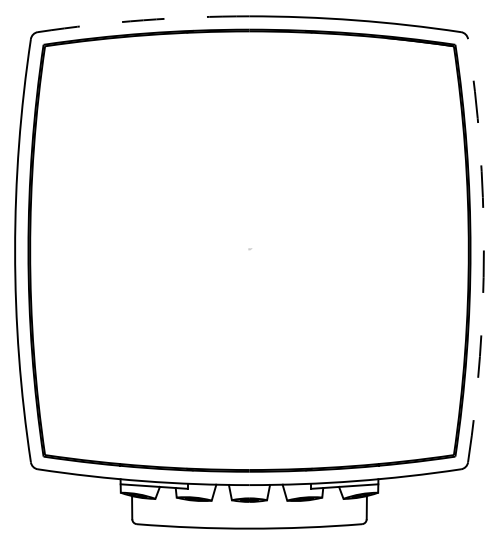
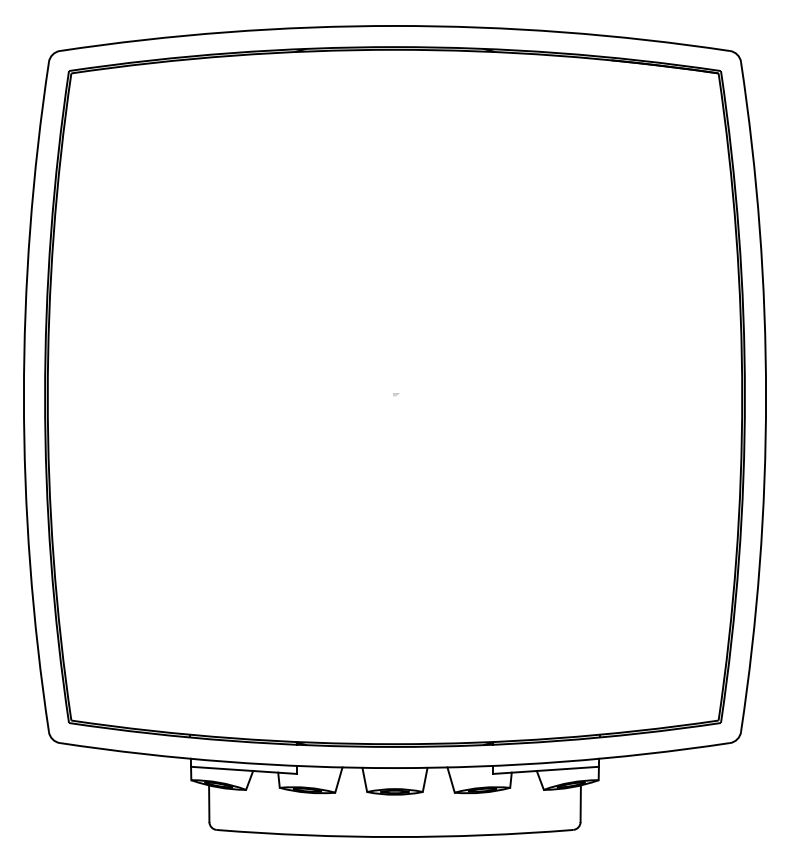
arc: (143, 20) -> (227, 32), dashed -> solid
arc: (483, 250) -> (765, 396), dashed -> solid

